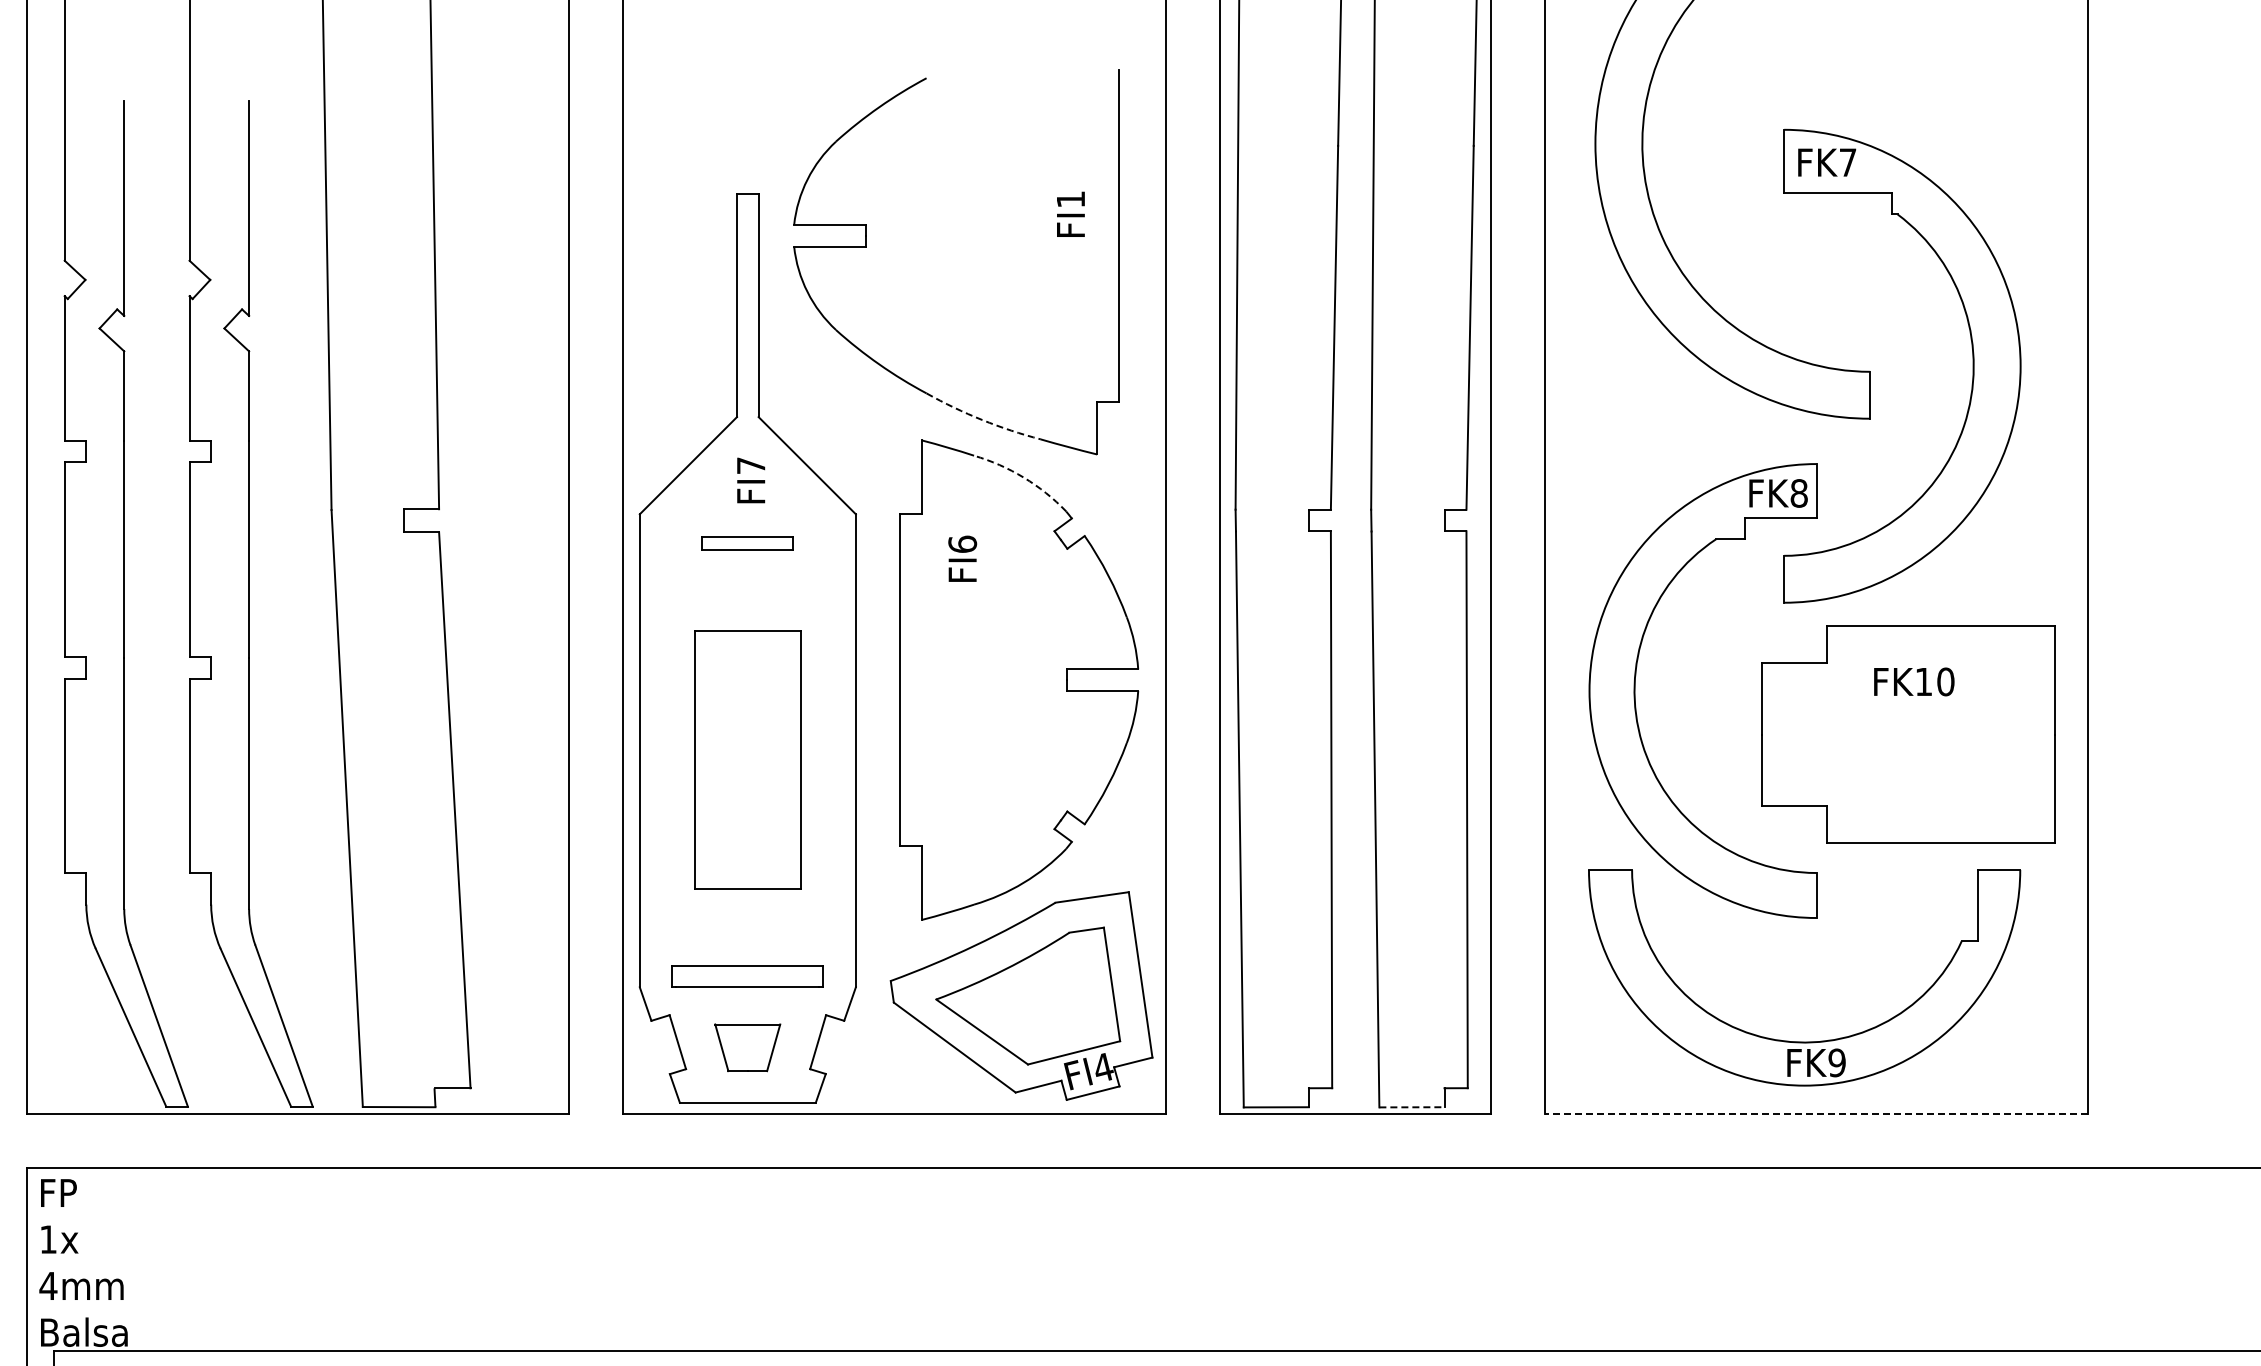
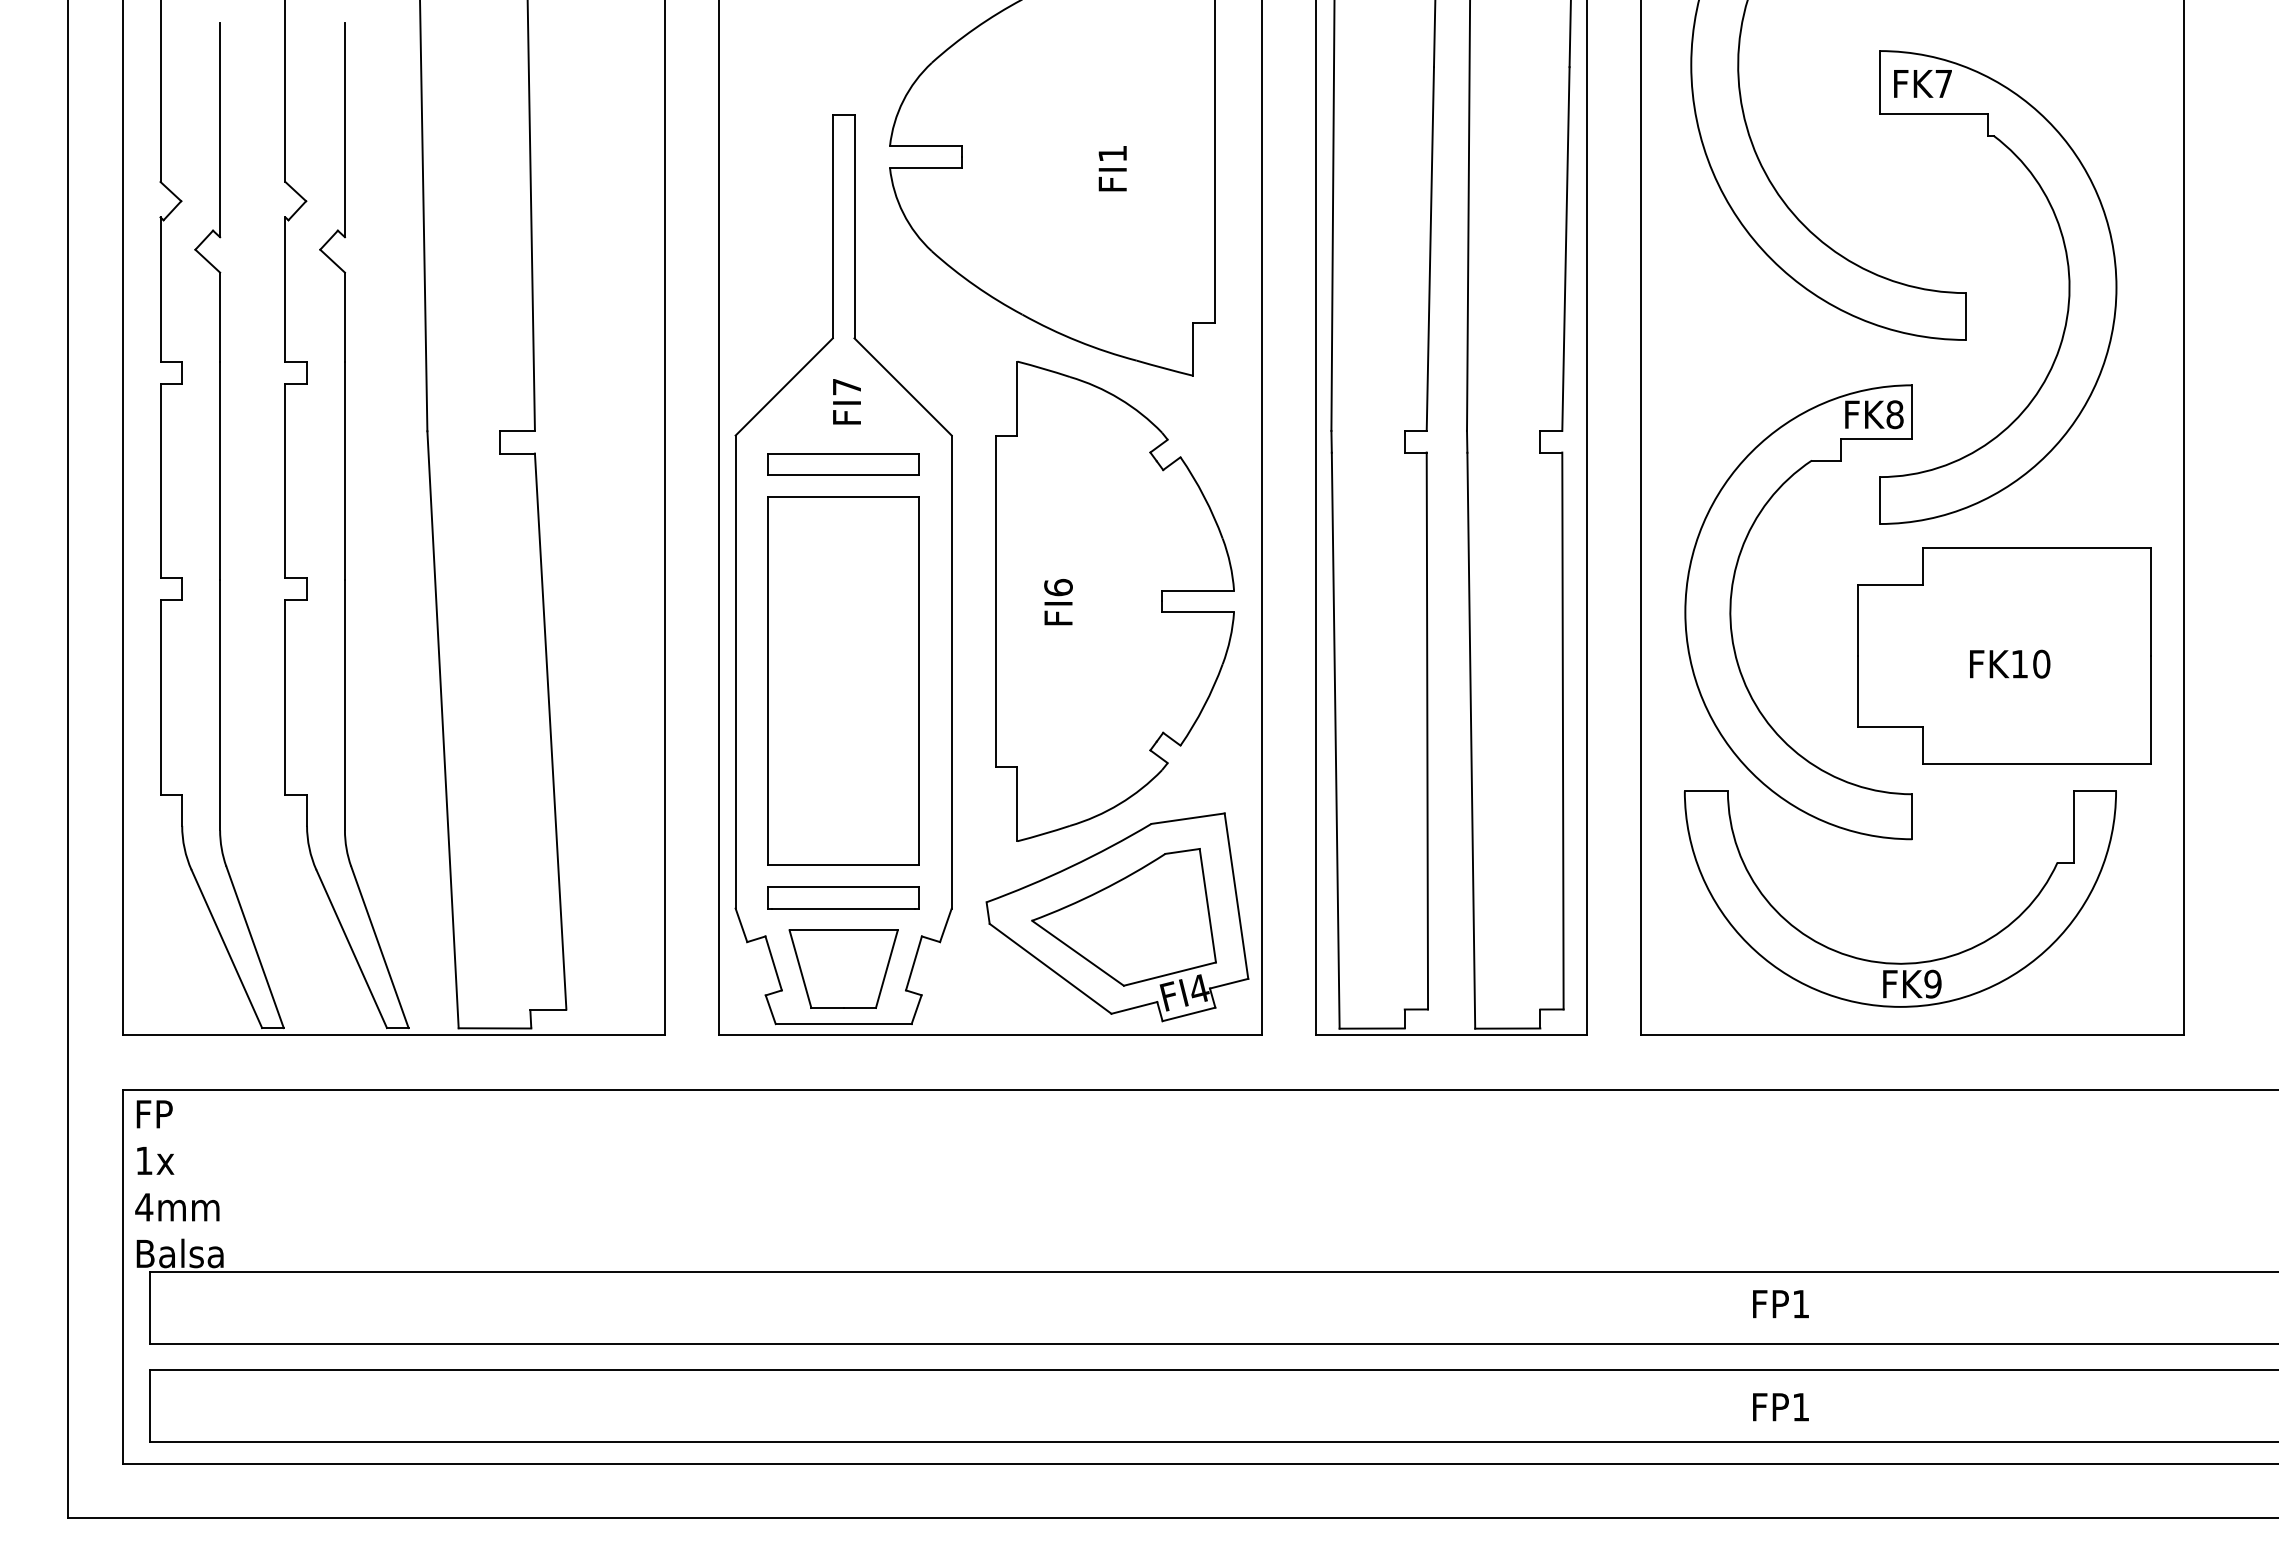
text: (1070, 214) -> (1112, 168), moved
arc: (982, 420) -> (1078, 341), dashed -> solid
arc: (1023, 477) -> (1119, 398), dashed -> solid
part: (747, 543) -> (843, 464), size x1.67
text: (962, 559) -> (1058, 602), moved
text: (1914, 681) -> (2010, 663), moved
part: (747, 759) -> (843, 680), size x1.43
part: (747, 1047) -> (843, 968), size x1.67
line: (1411, 1107) -> (1507, 1028), dashed -> solid
line: (1815, 1114) -> (1911, 1035), dashed -> solid

